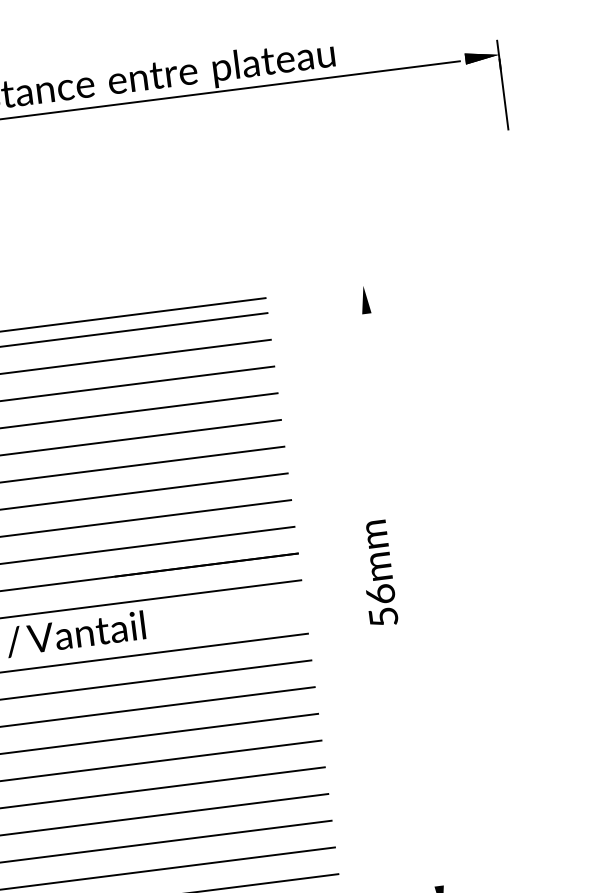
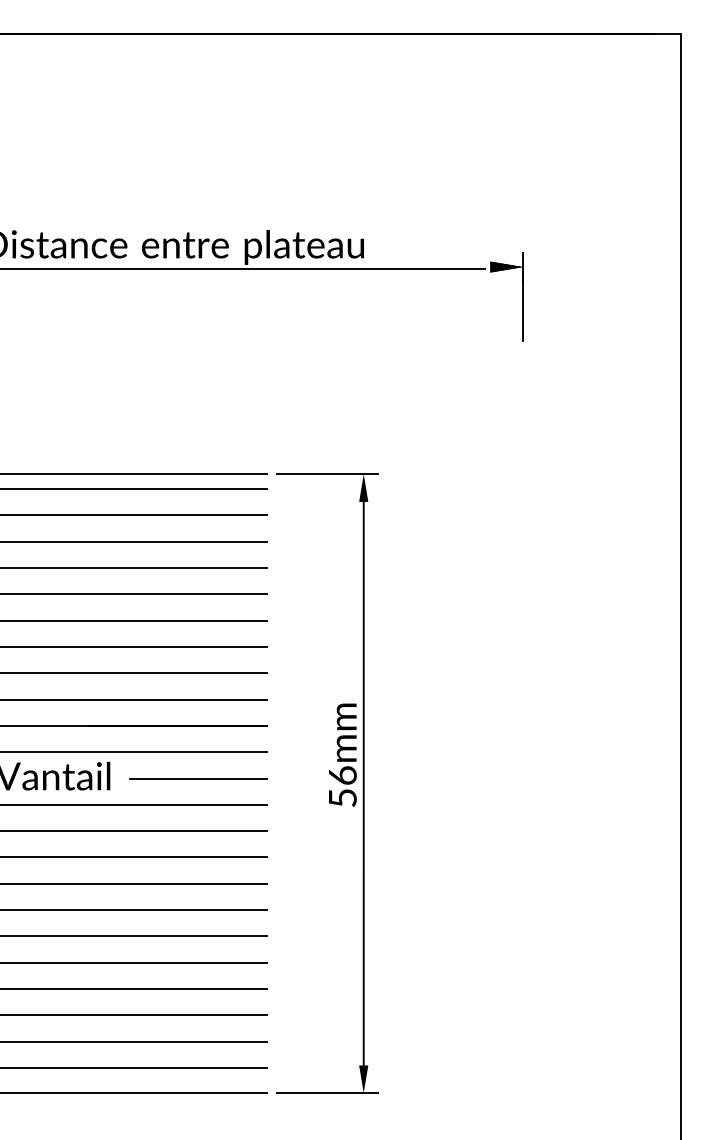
line: (325, 290) -> (326, 474), added
line: (402, 599) -> (363, 783), added
line: (234, 615) -> (198, 778), added

